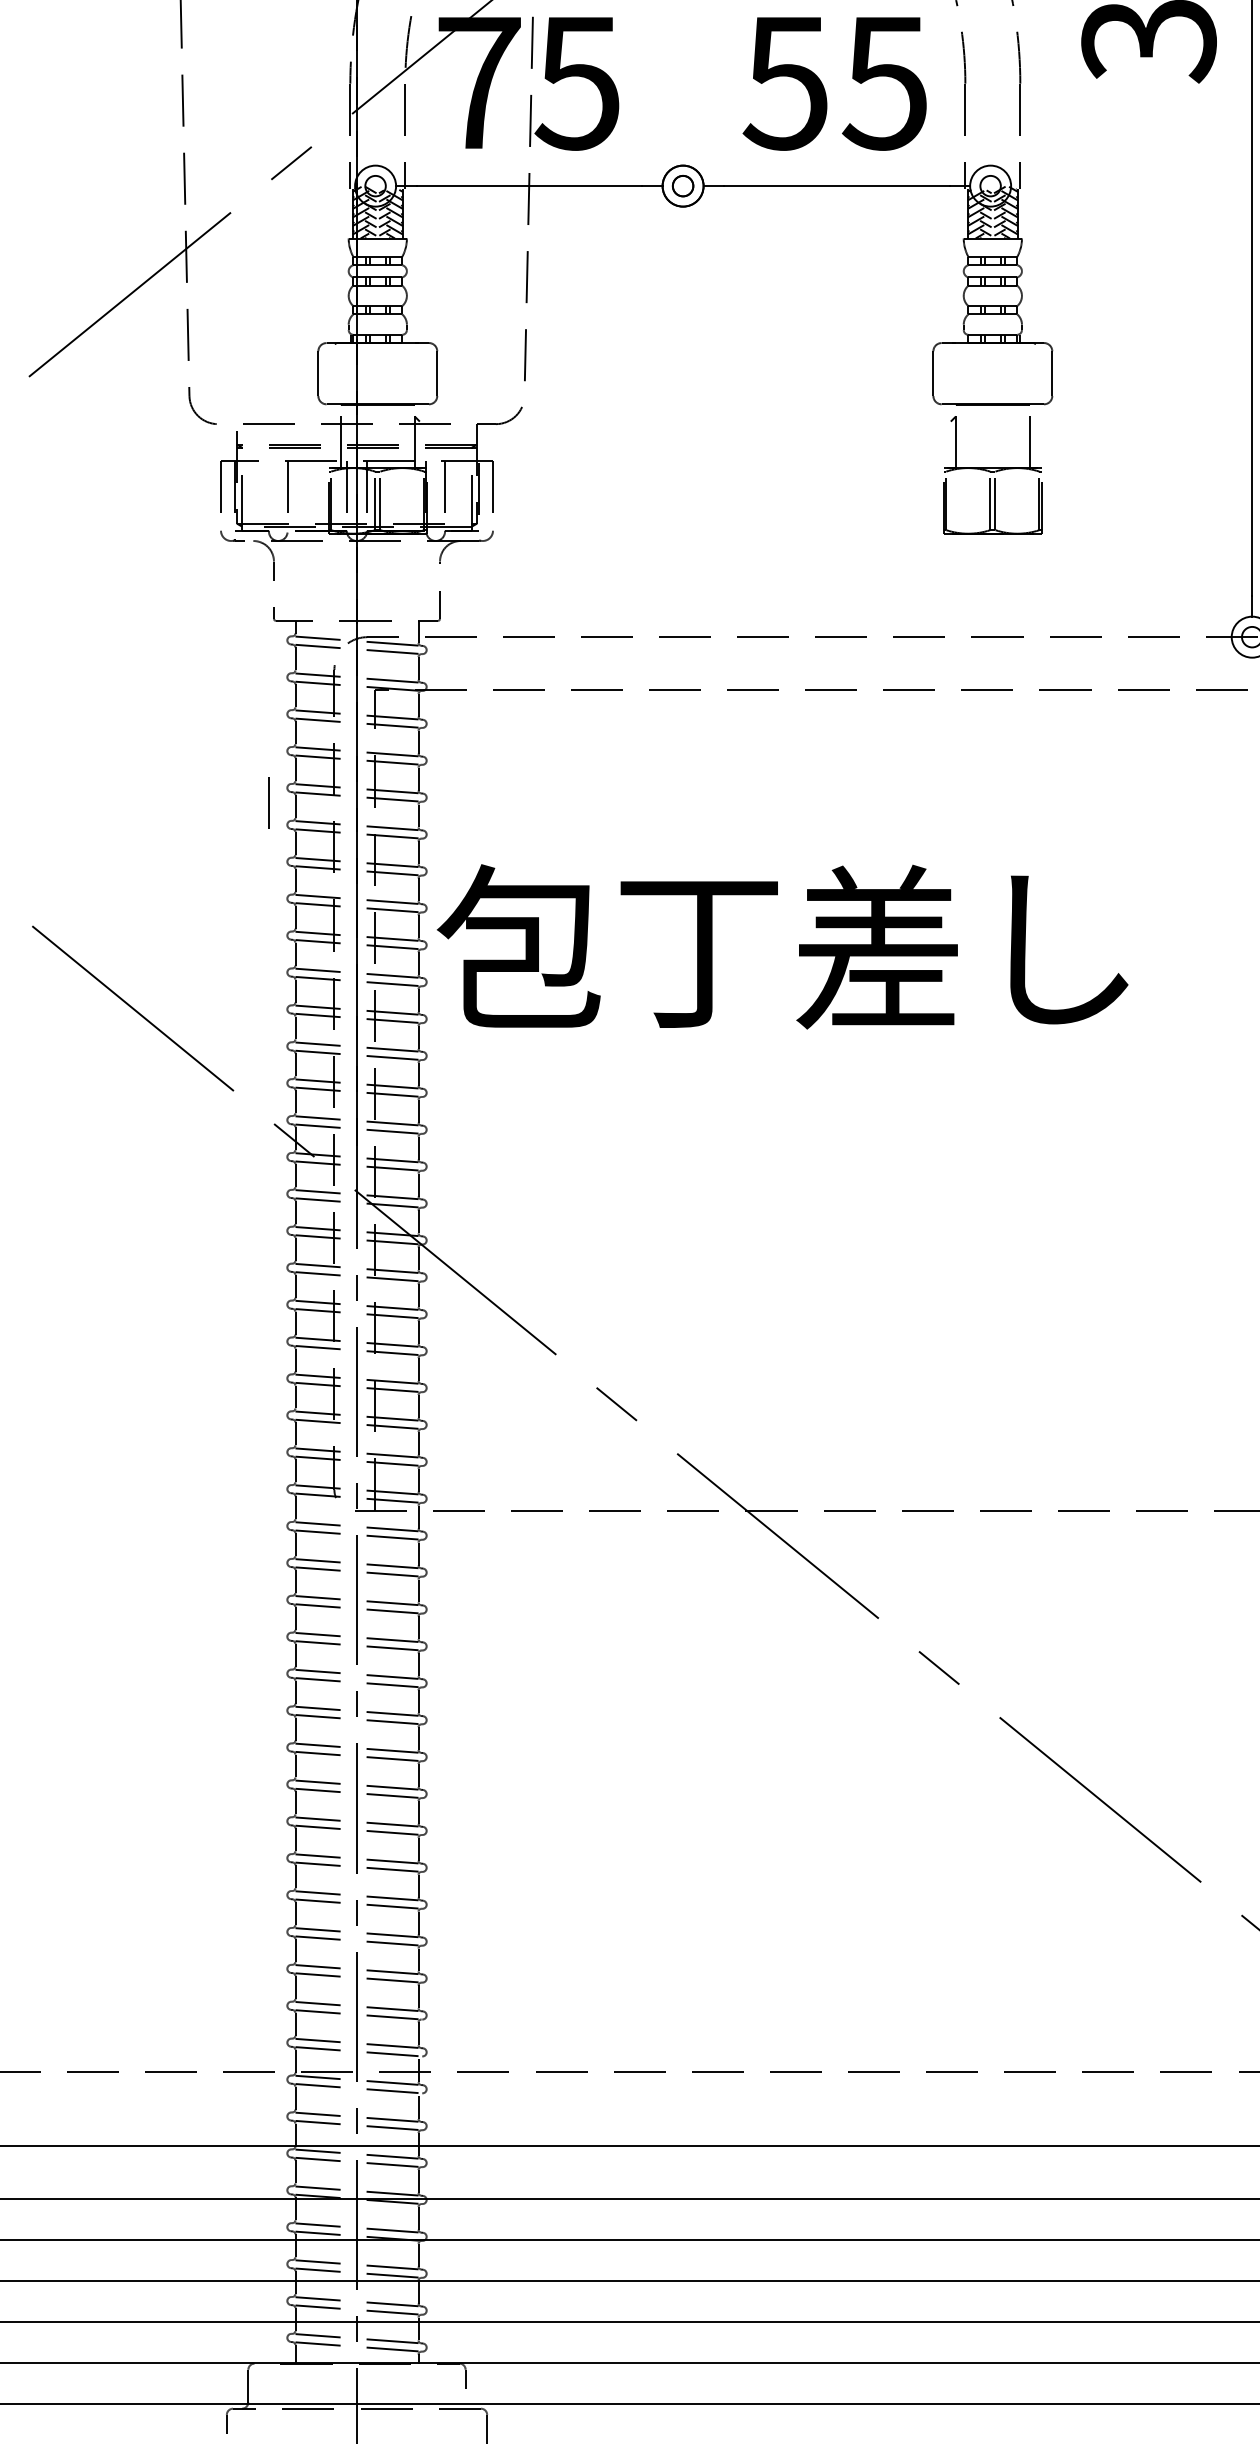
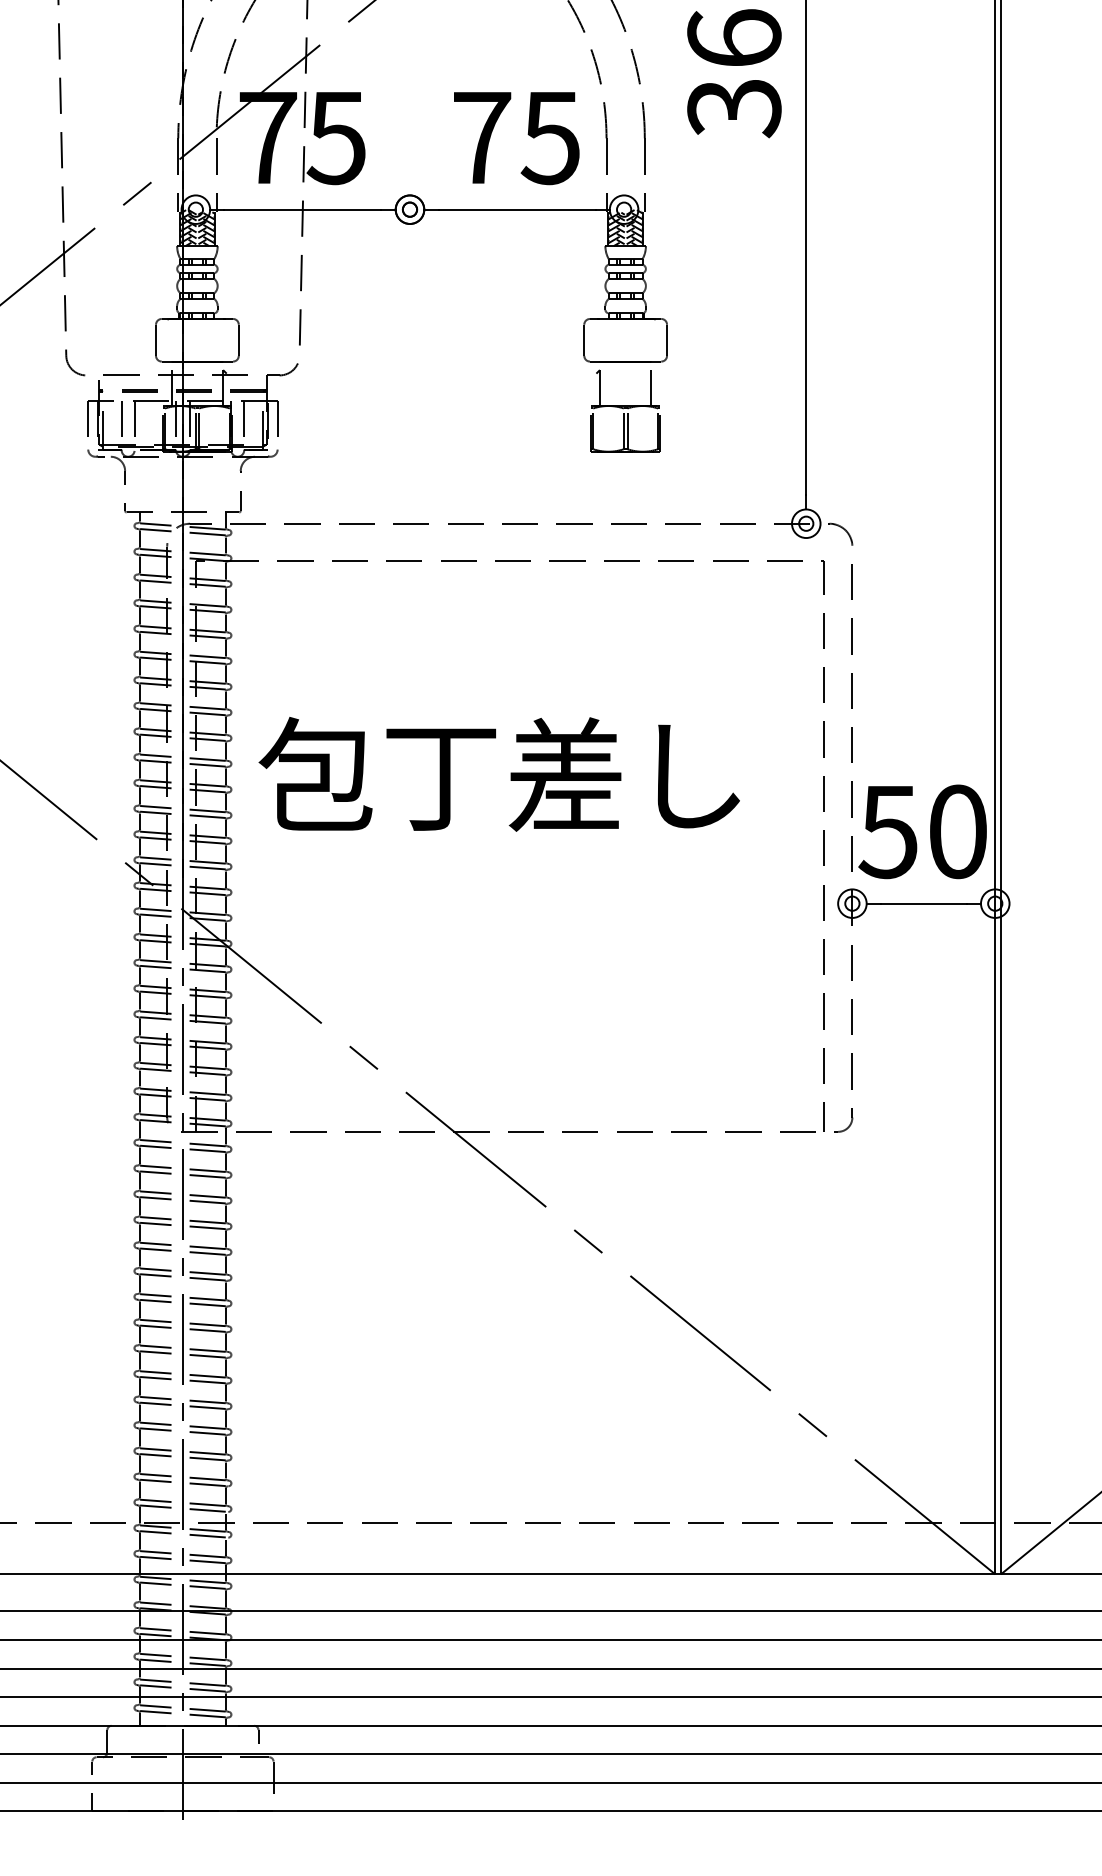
text: (785, 83) -> (481, 138), 55 -> 75
line: (268, 801) -> (121, 418), moved
text: (781, 947) -> (498, 774), moved

